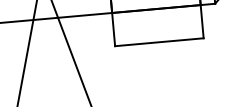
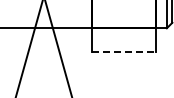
line: (159, 42) -> (124, 52), solid -> dashed

